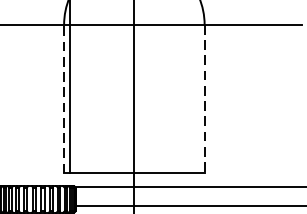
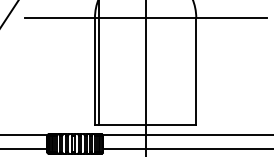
line: (63, 98) -> (94, 71), dashed -> solid
line: (204, 100) -> (196, 72), dashed -> solid

